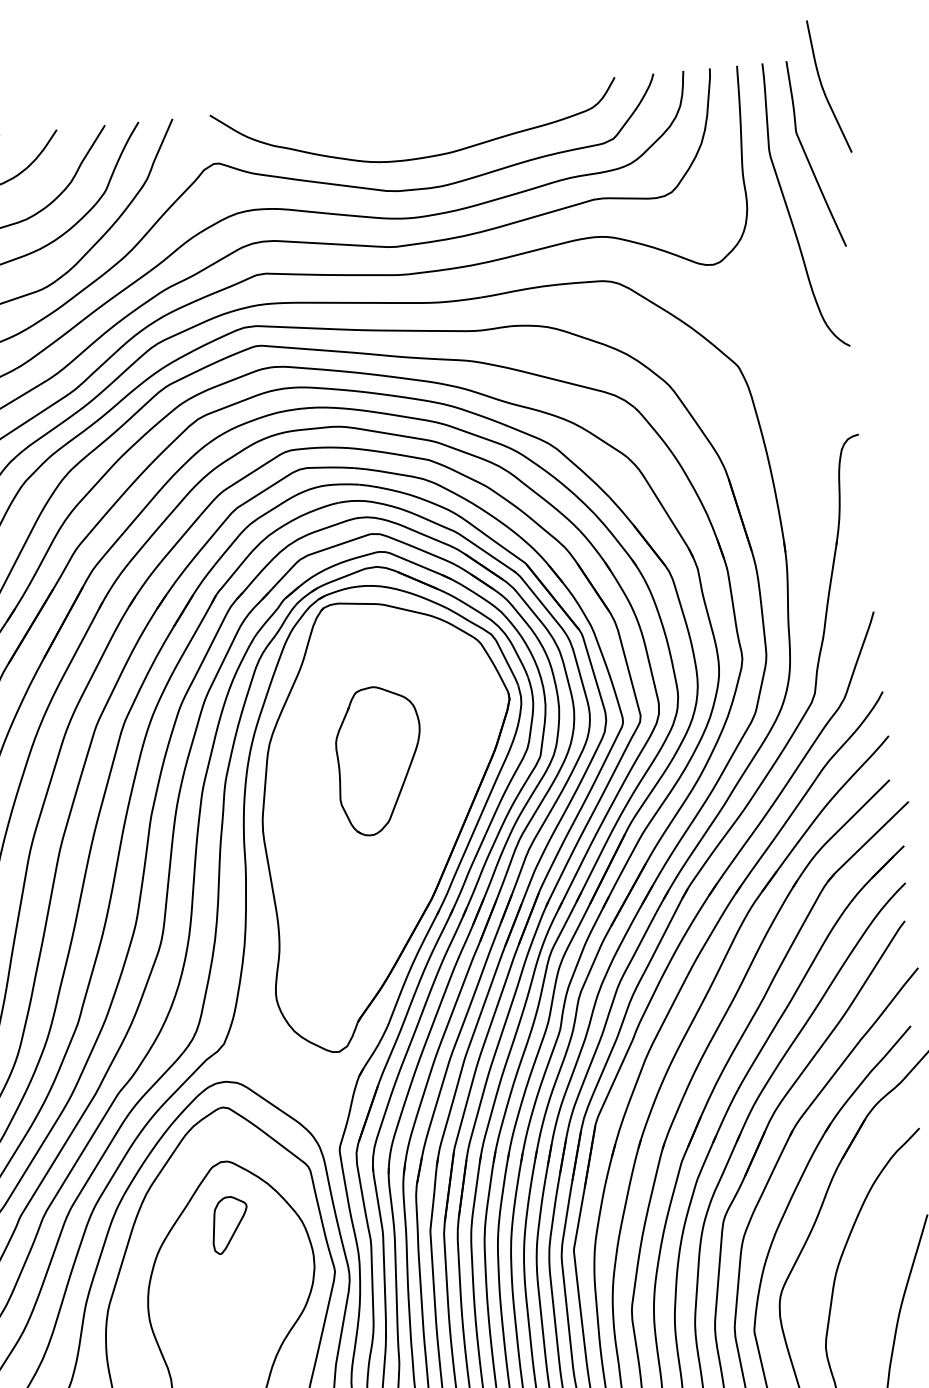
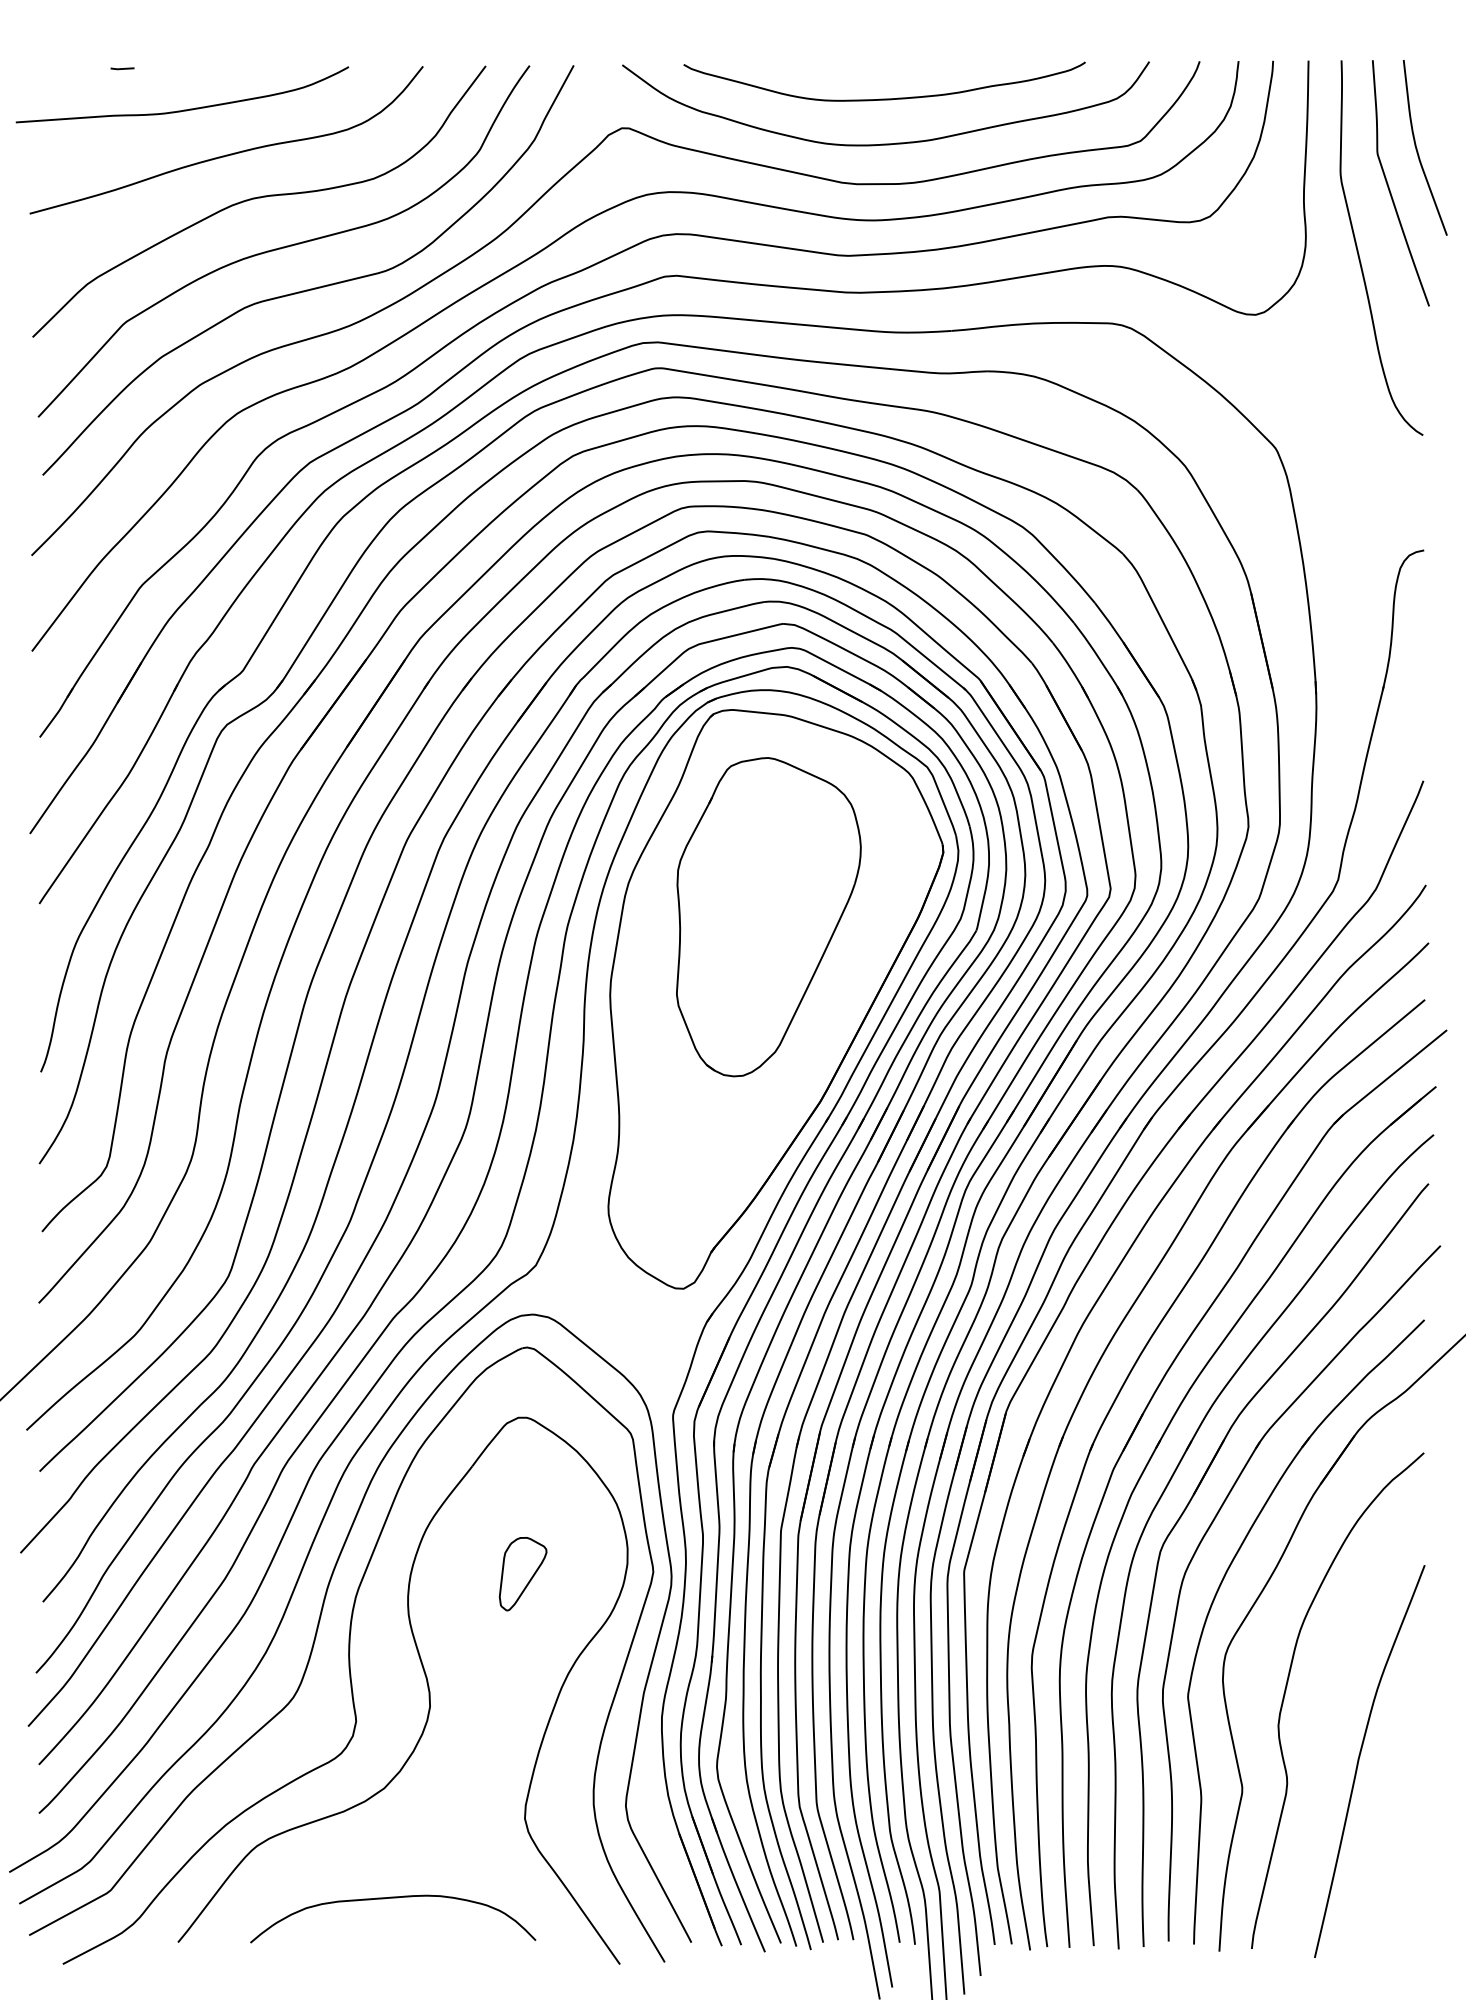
curve: (823, 87) -> (1417, 148), moved
curve: (413, 123) -> (884, 98), added
part: (379, 760) -> (768, 917), size x1.67
part: (229, 1225) -> (522, 1574), moved

